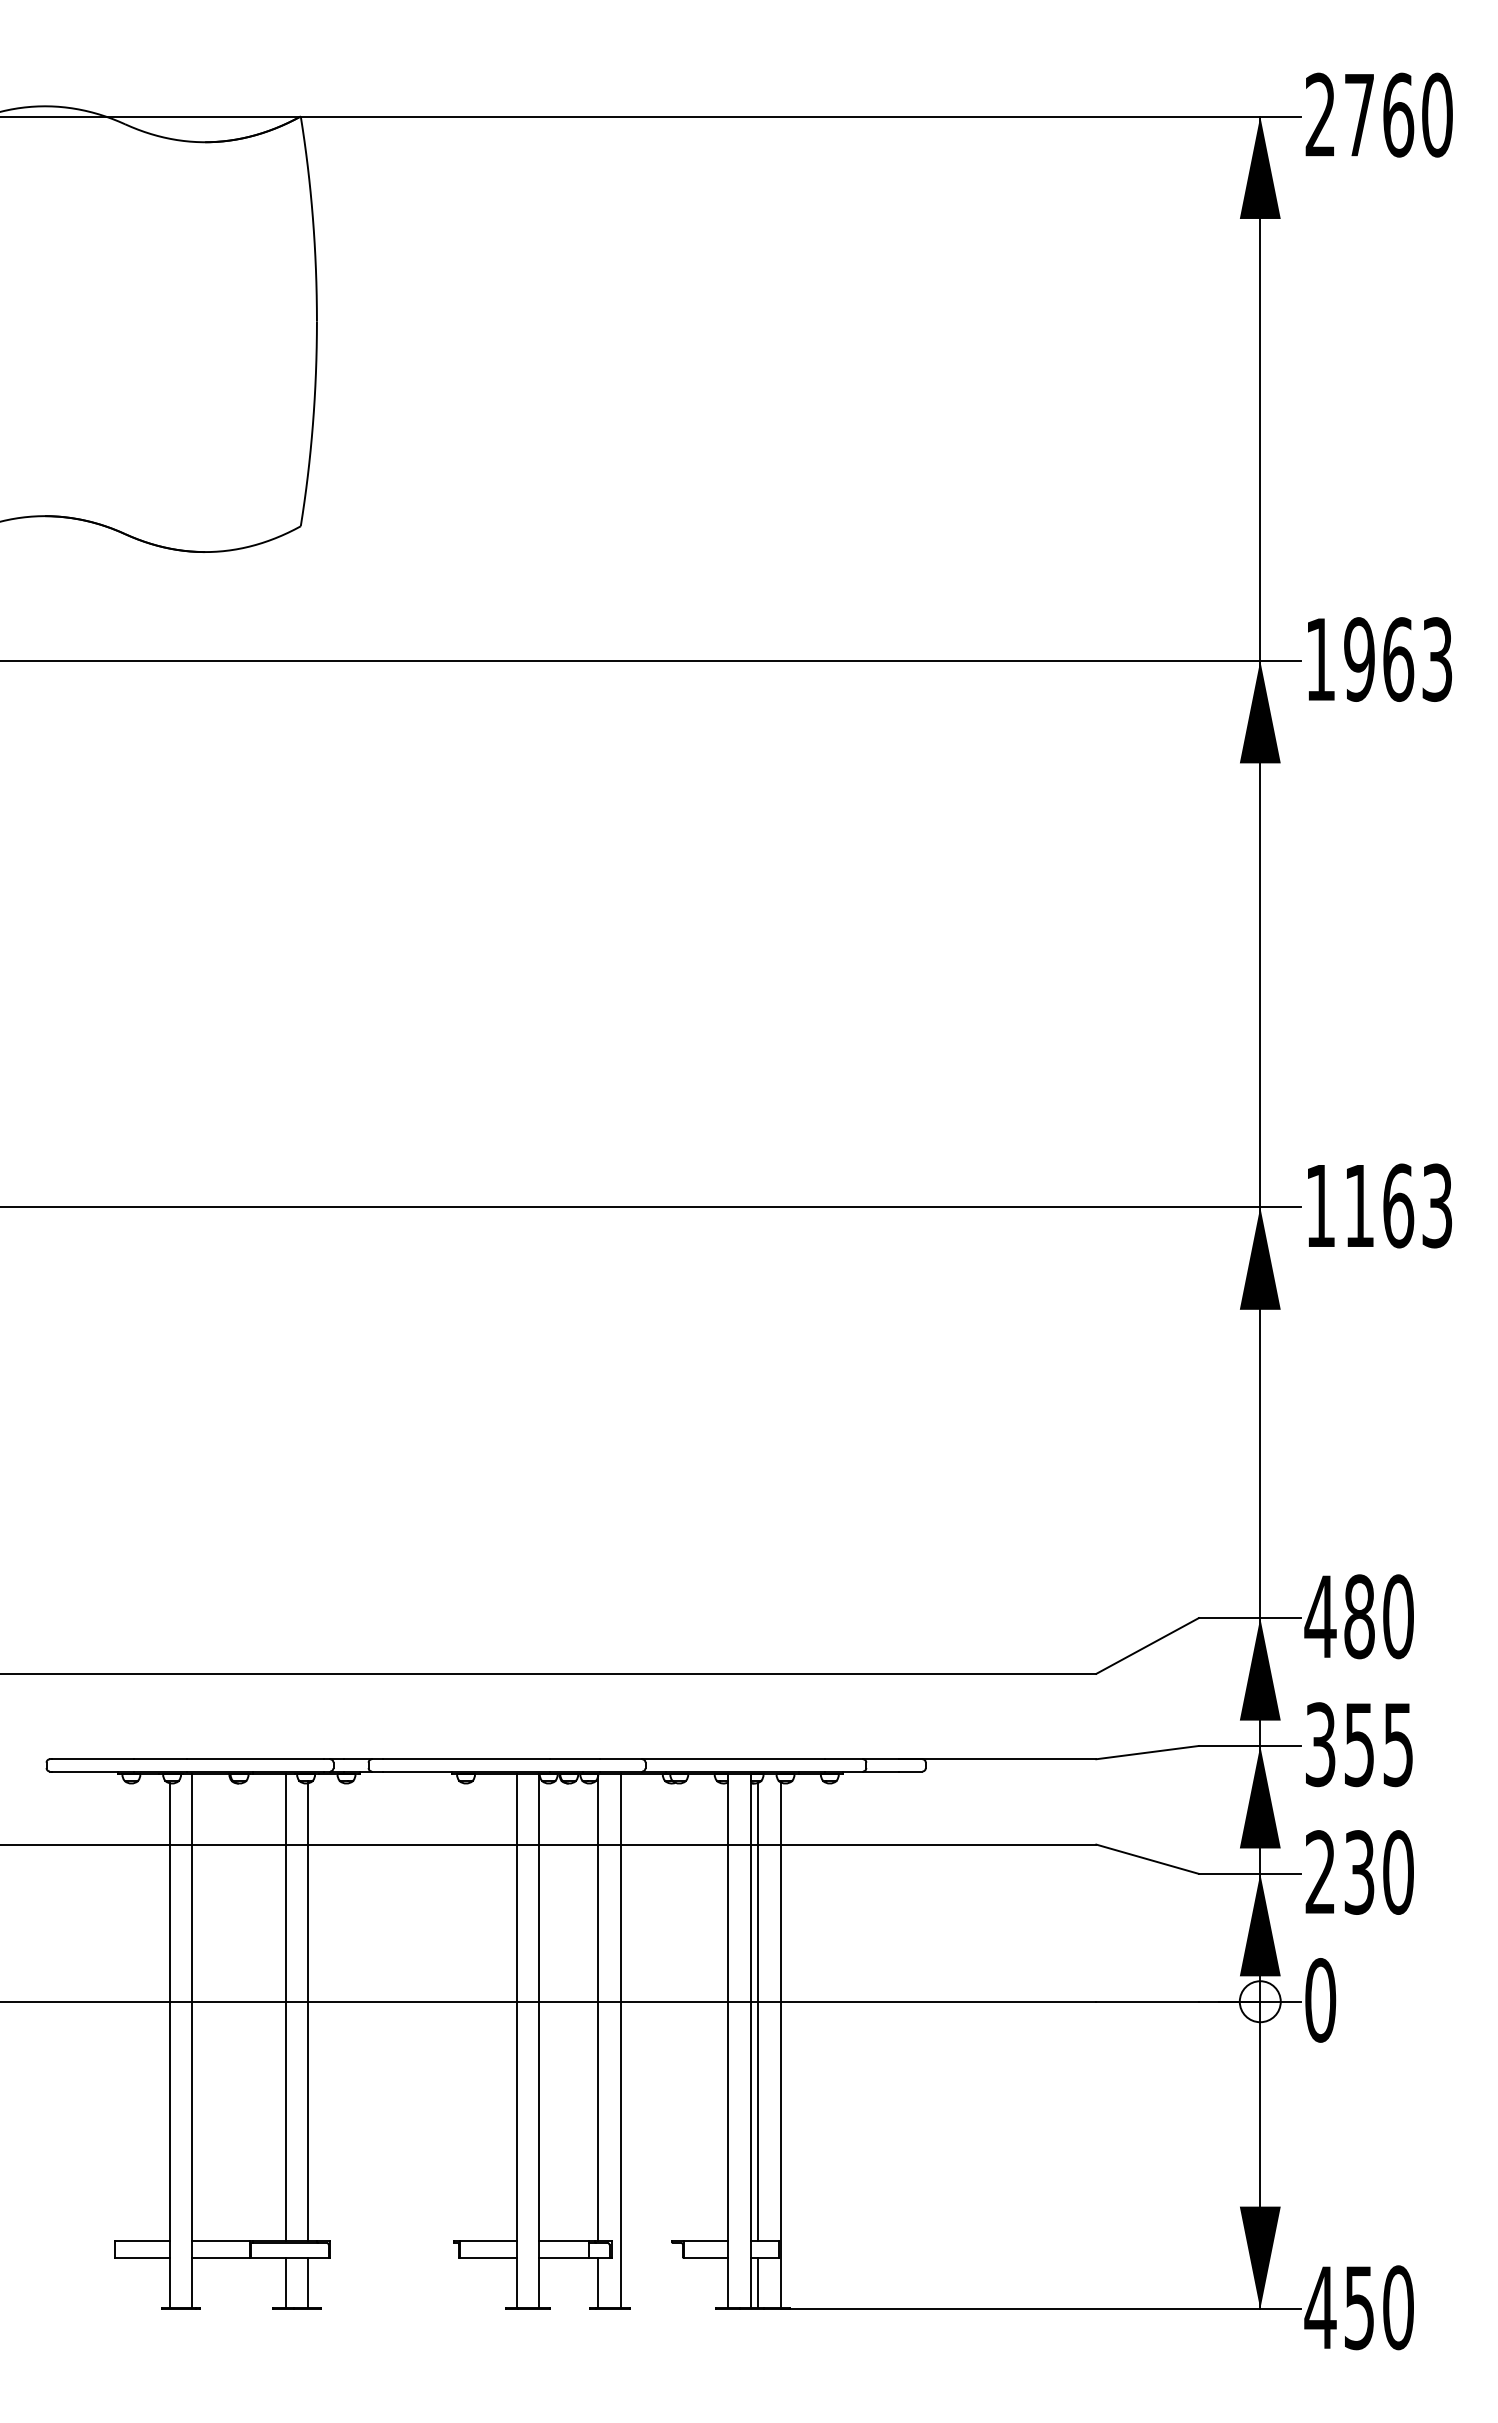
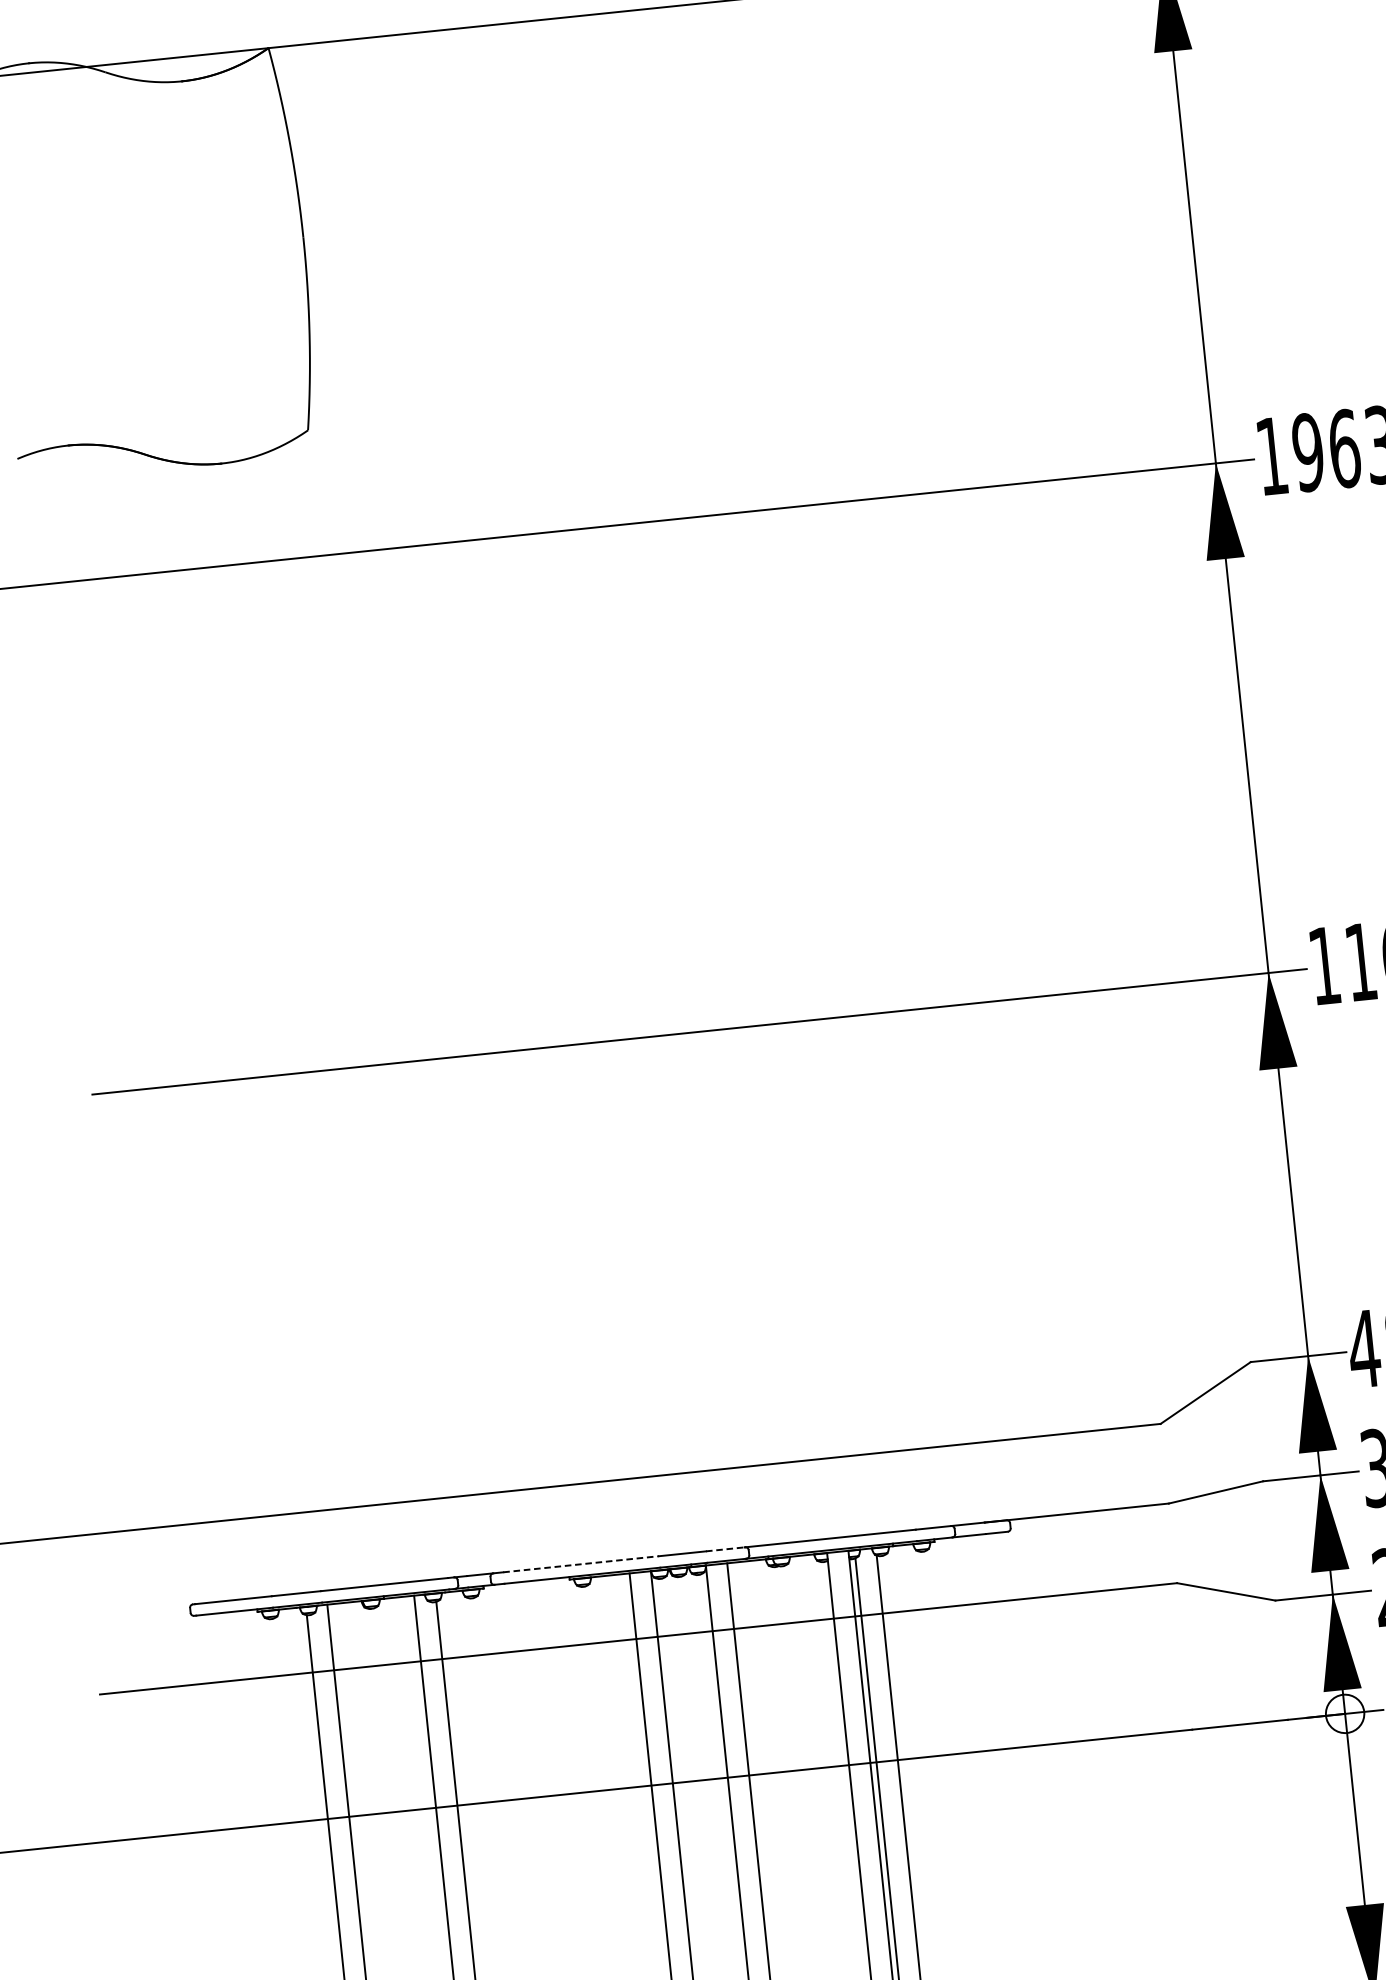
line: (466, 1759) -> (581, 1564), solid -> dashed
line: (620, 1759) -> (725, 1549), solid -> dashed

